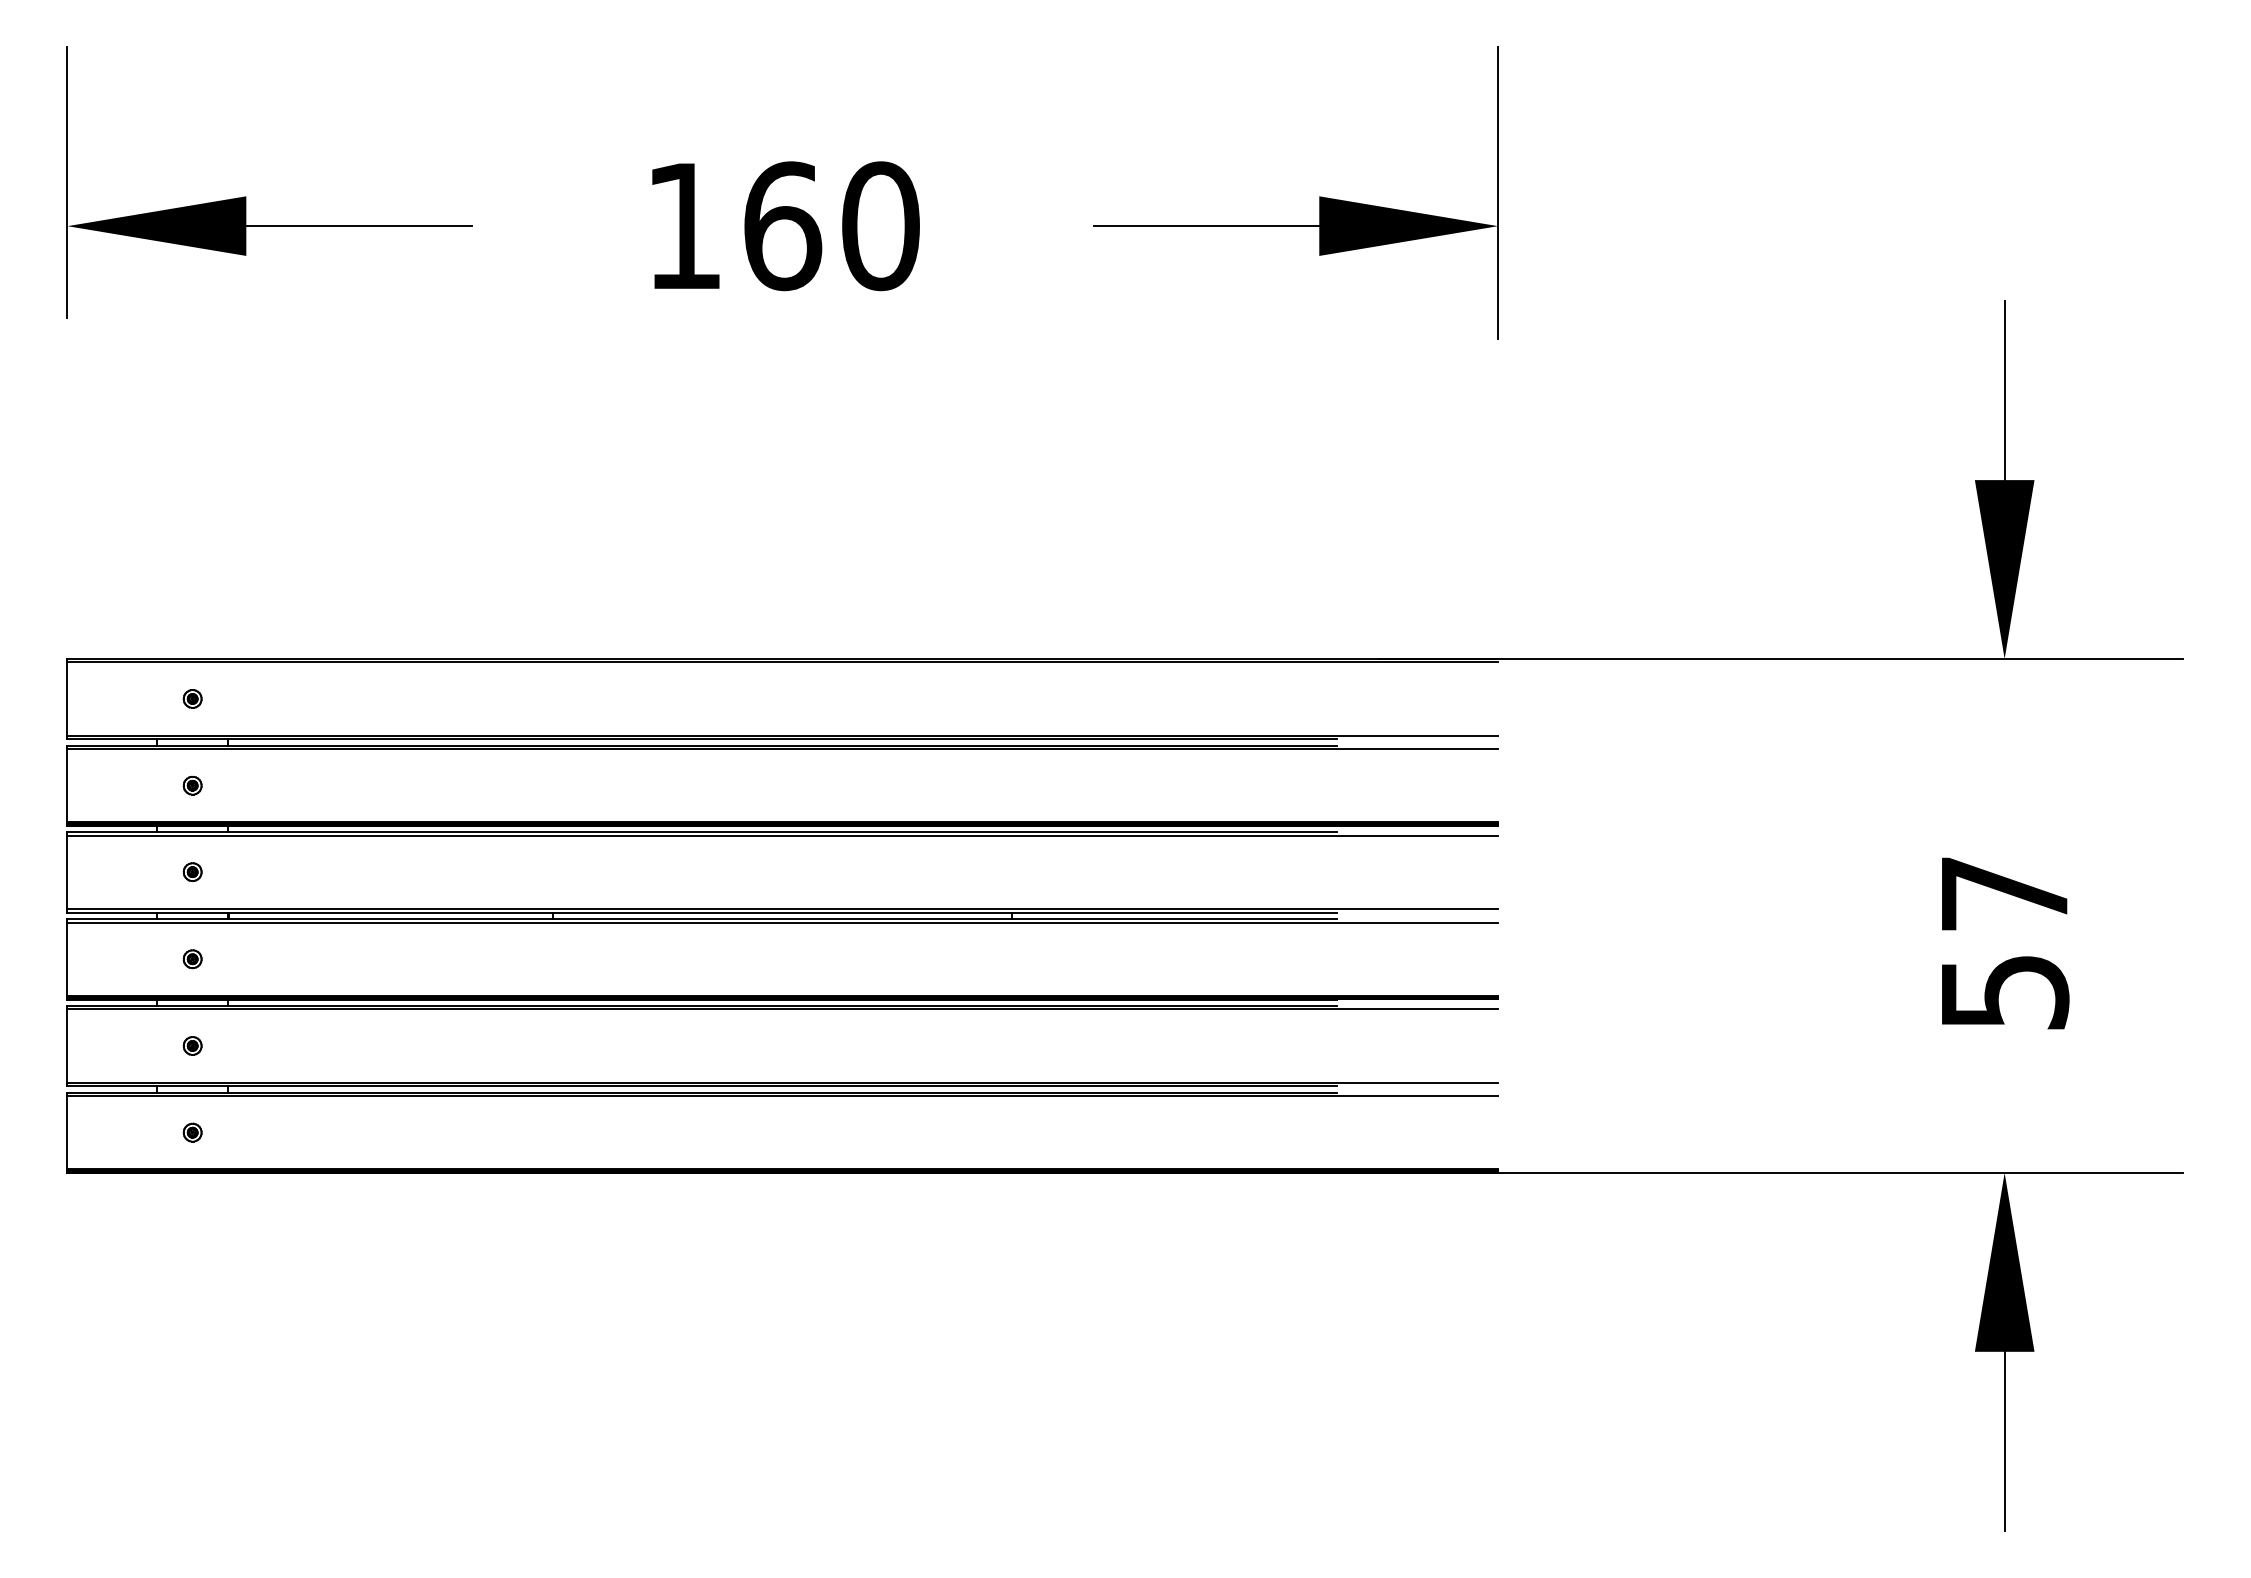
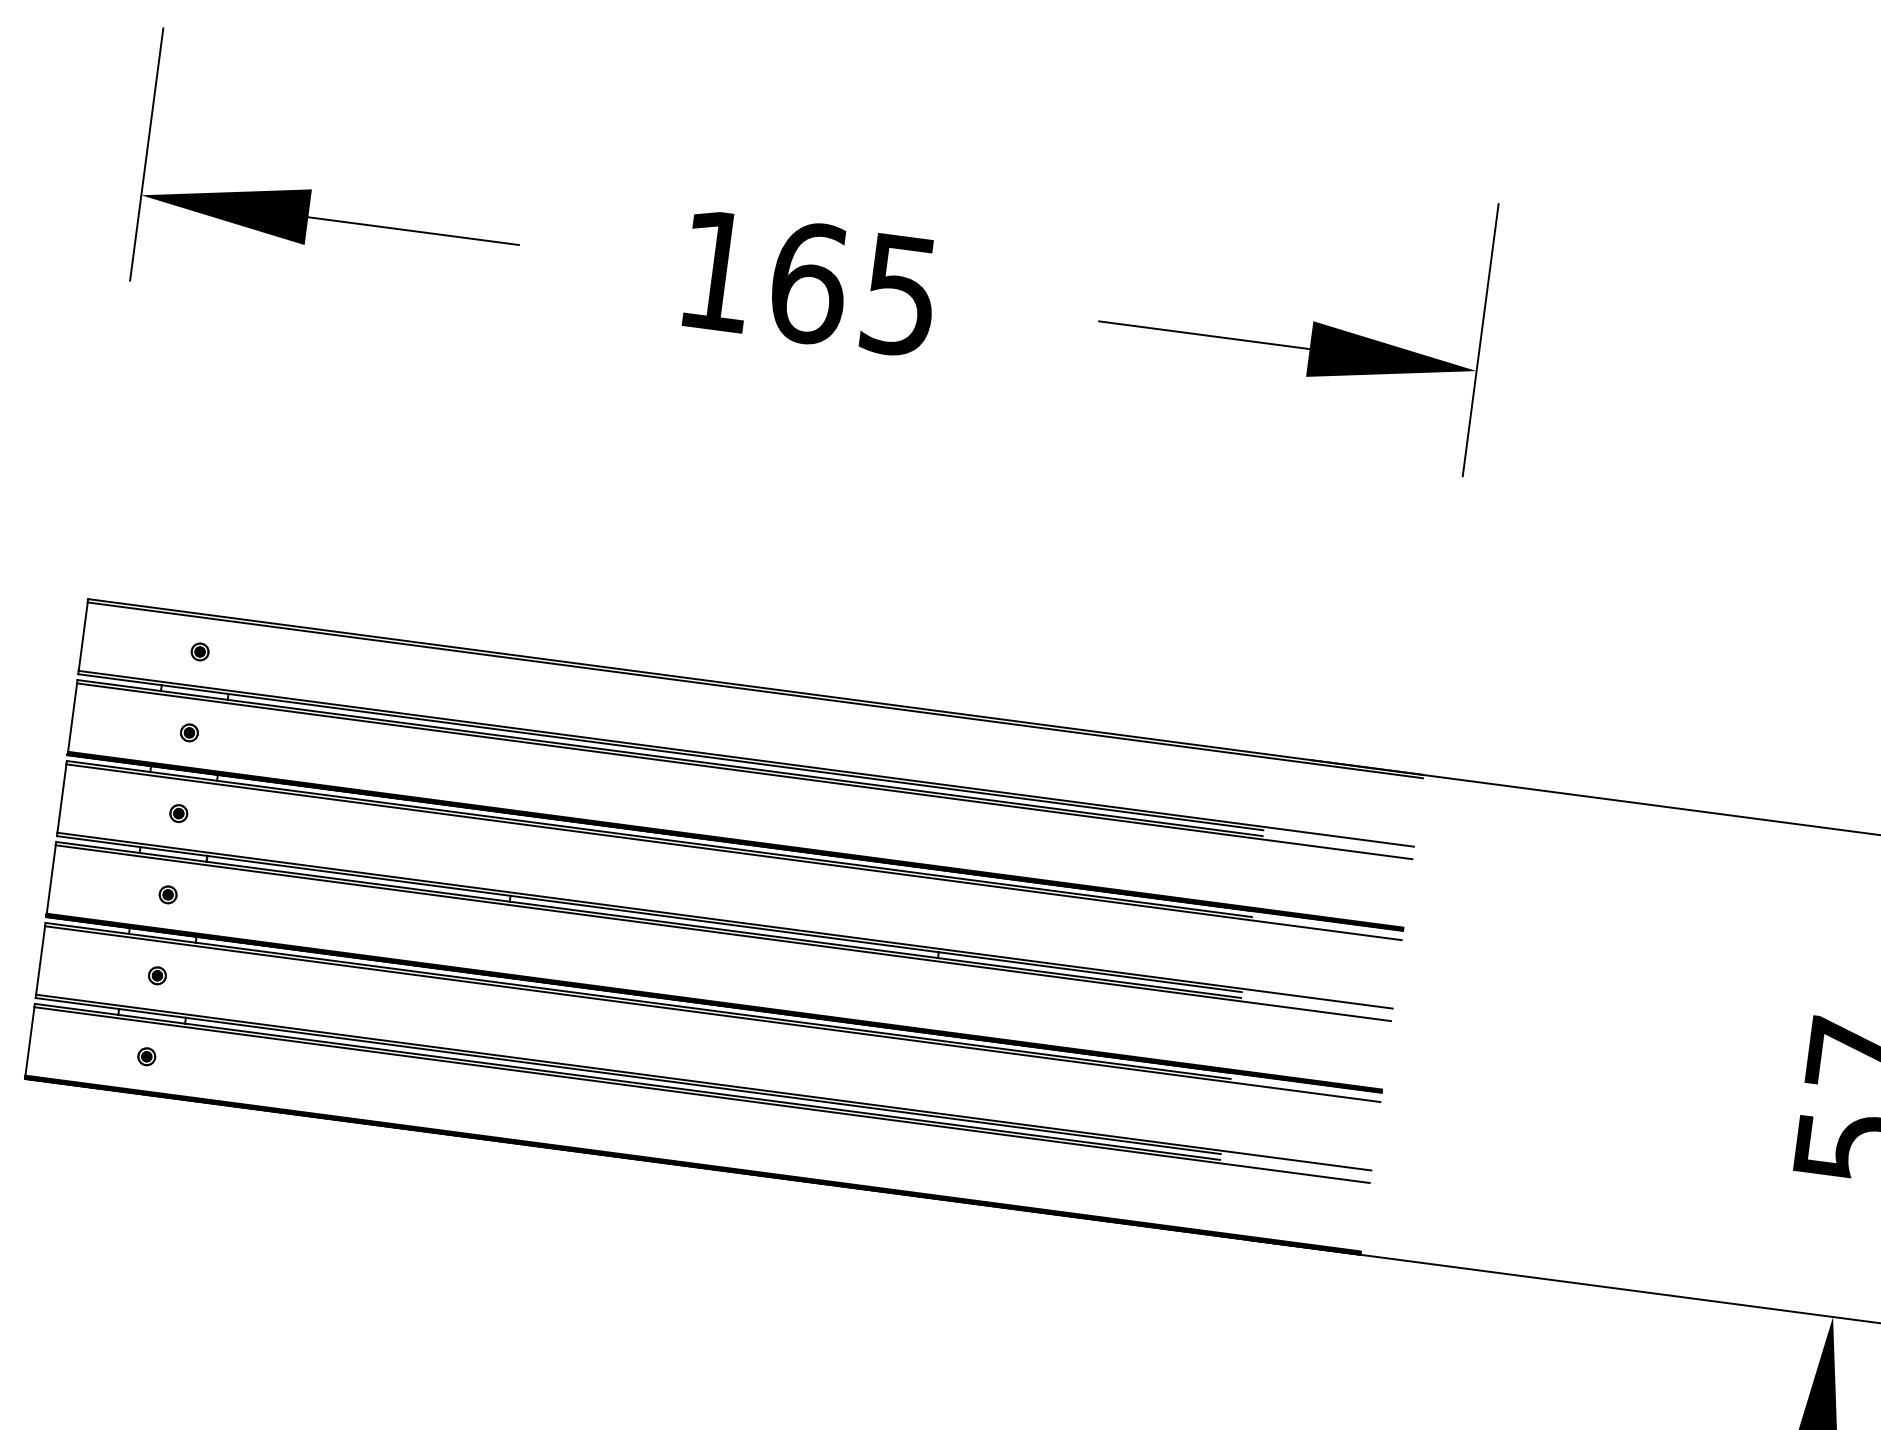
text: (880, 226) -> (900, 295), 160 -> 165

